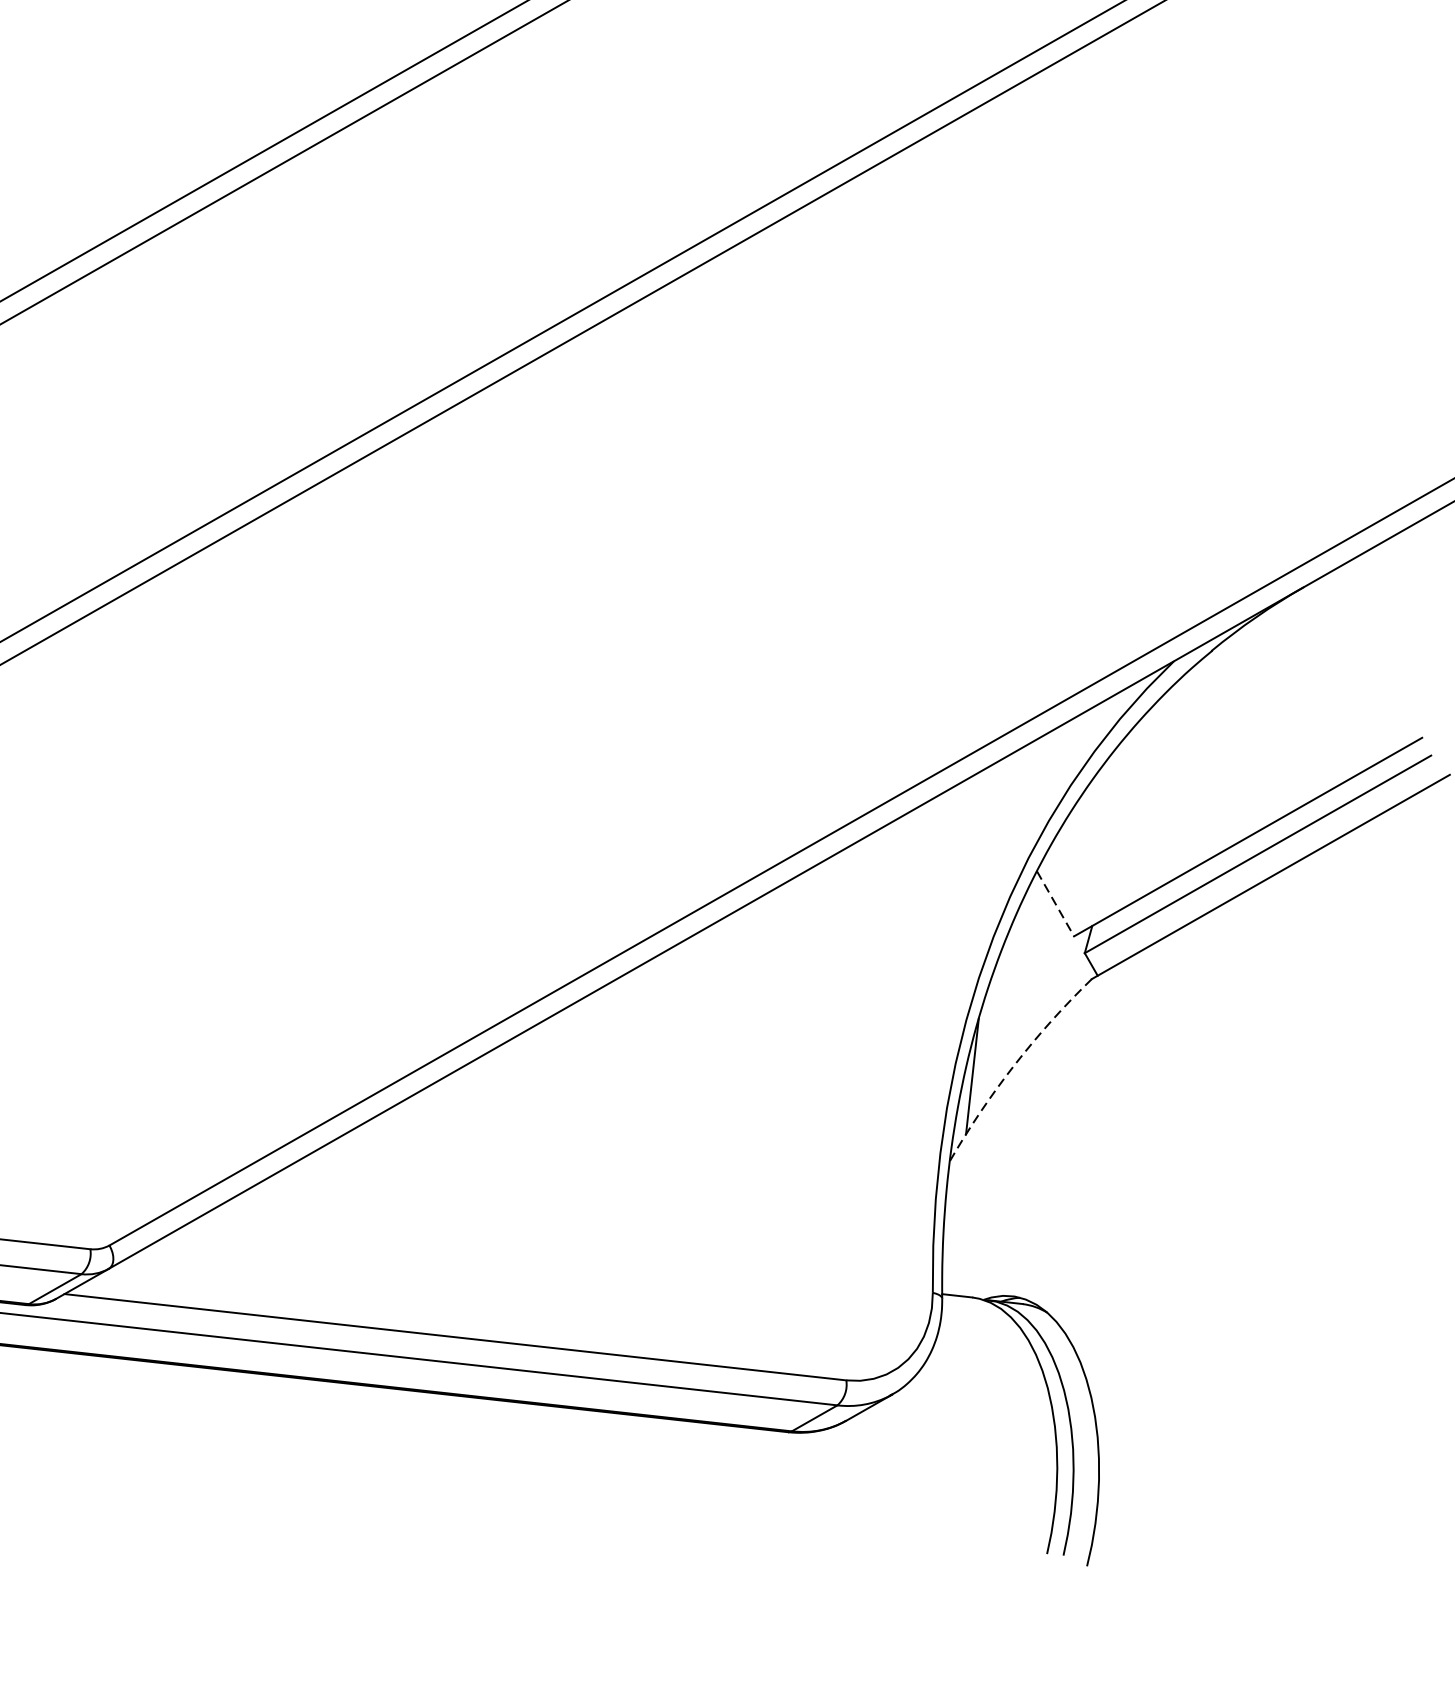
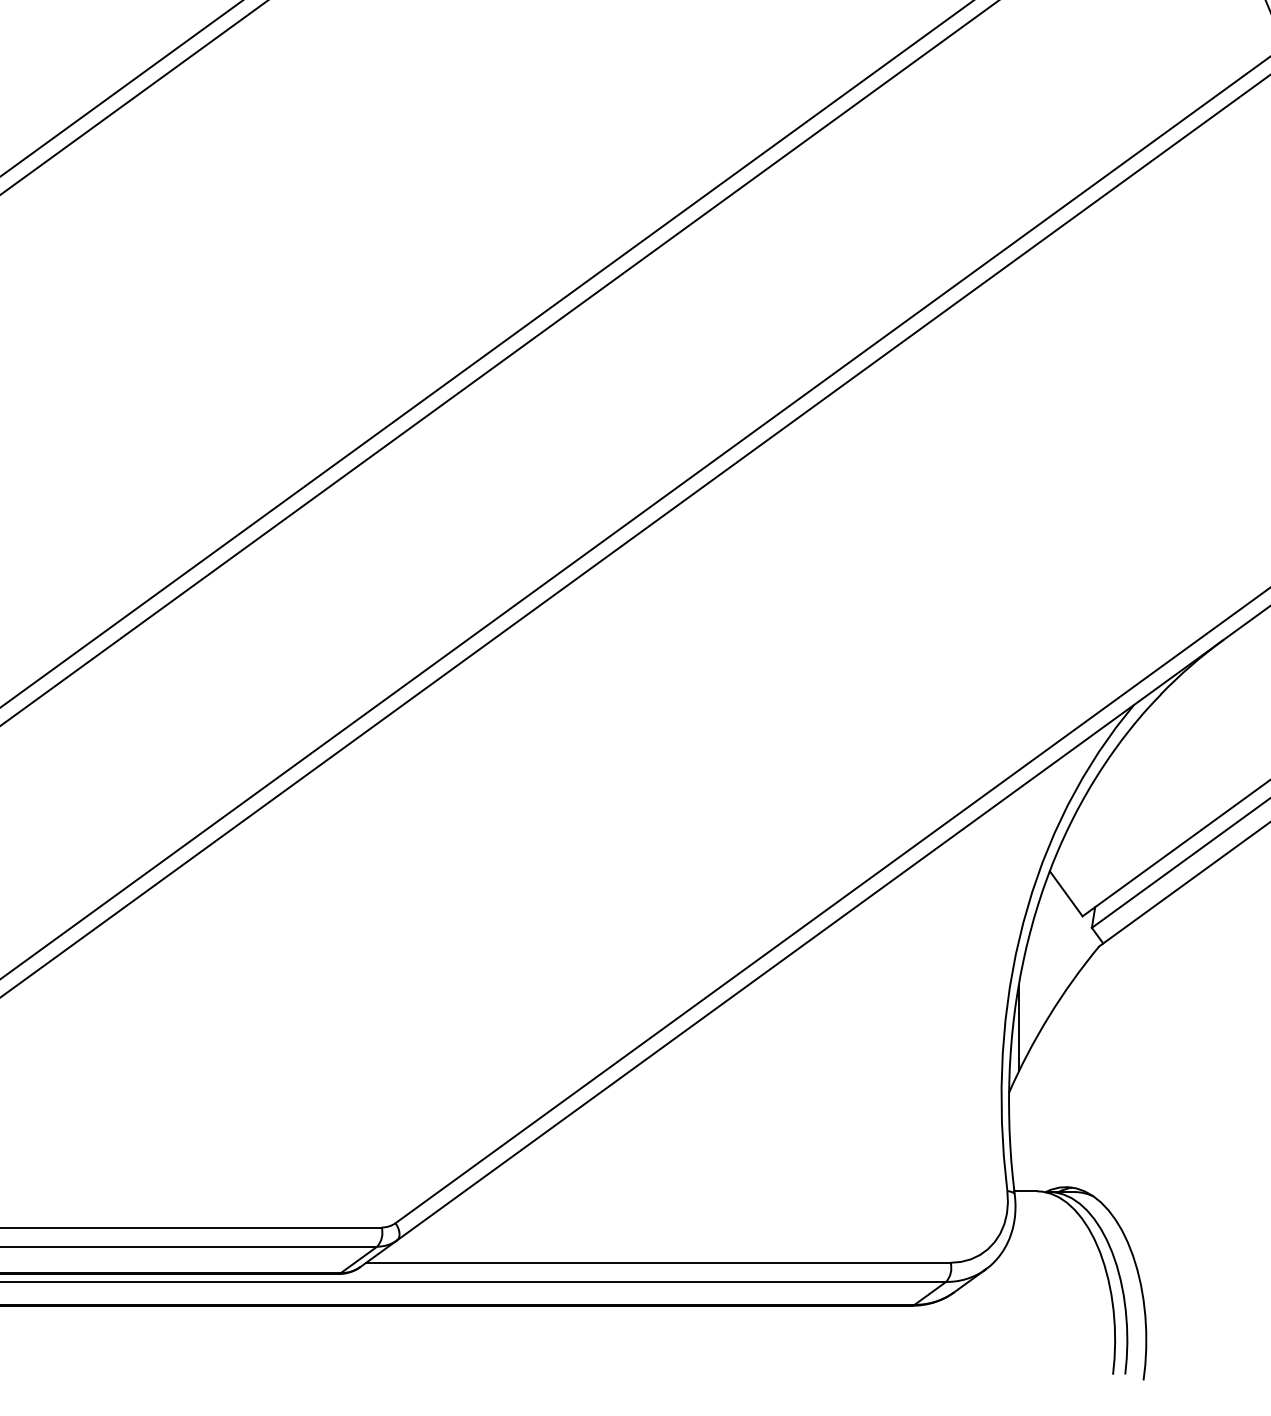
line: (1055, 903) -> (1066, 893), dashed -> solid
arc: (1013, 1065) -> (1048, 1016), dashed -> solid

